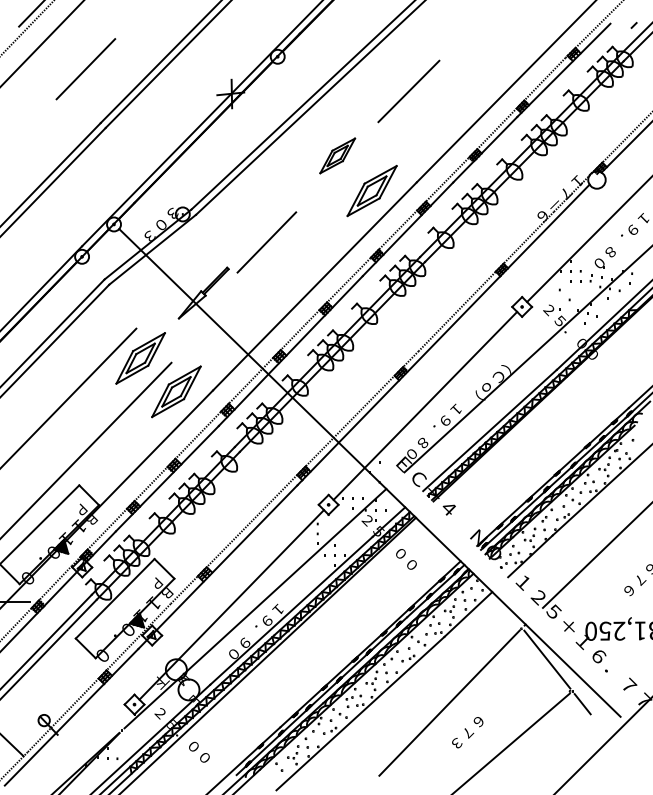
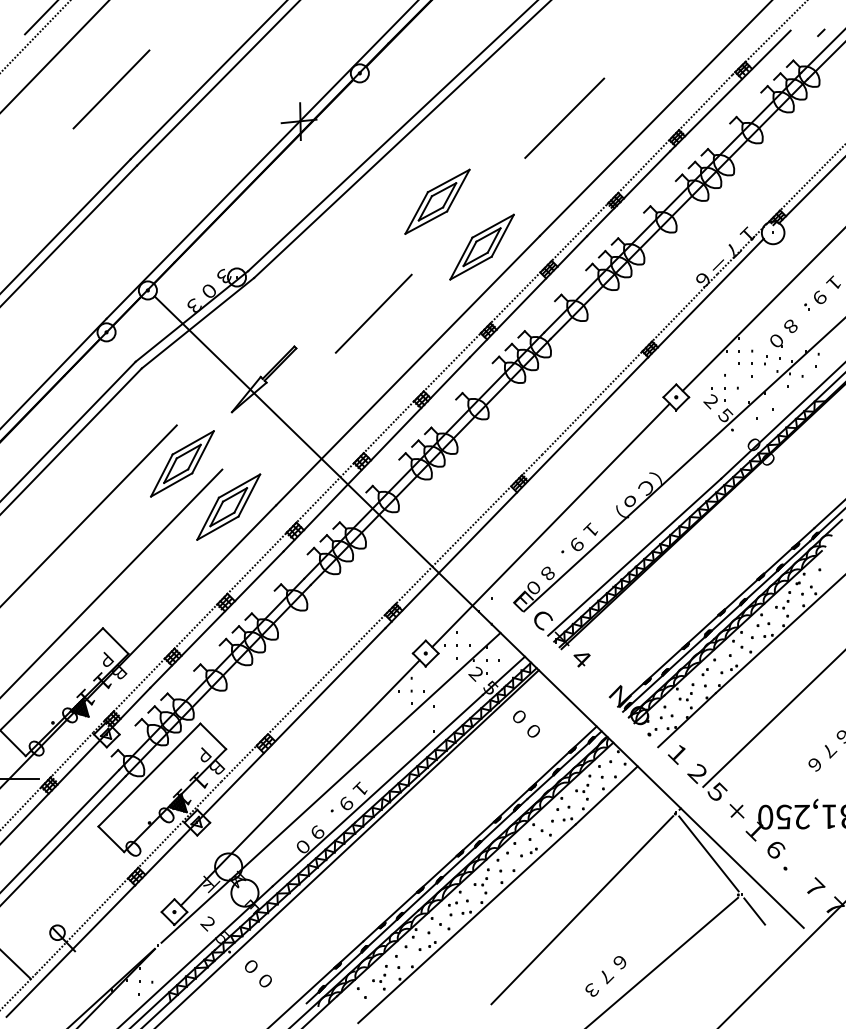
line: (408, 90) -> (564, 117), moved
part: (337, 155) -> (437, 201), size x1.43
line: (266, 242) -> (373, 313), moved
text: (467, 732) -> (605, 976), moved

